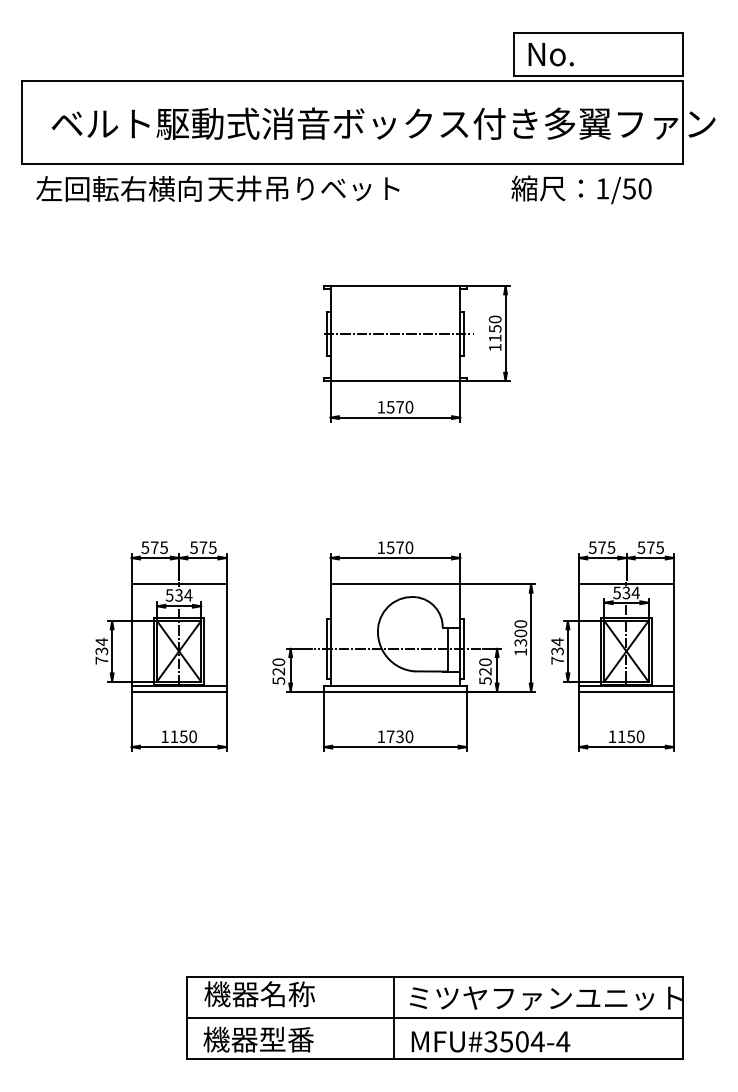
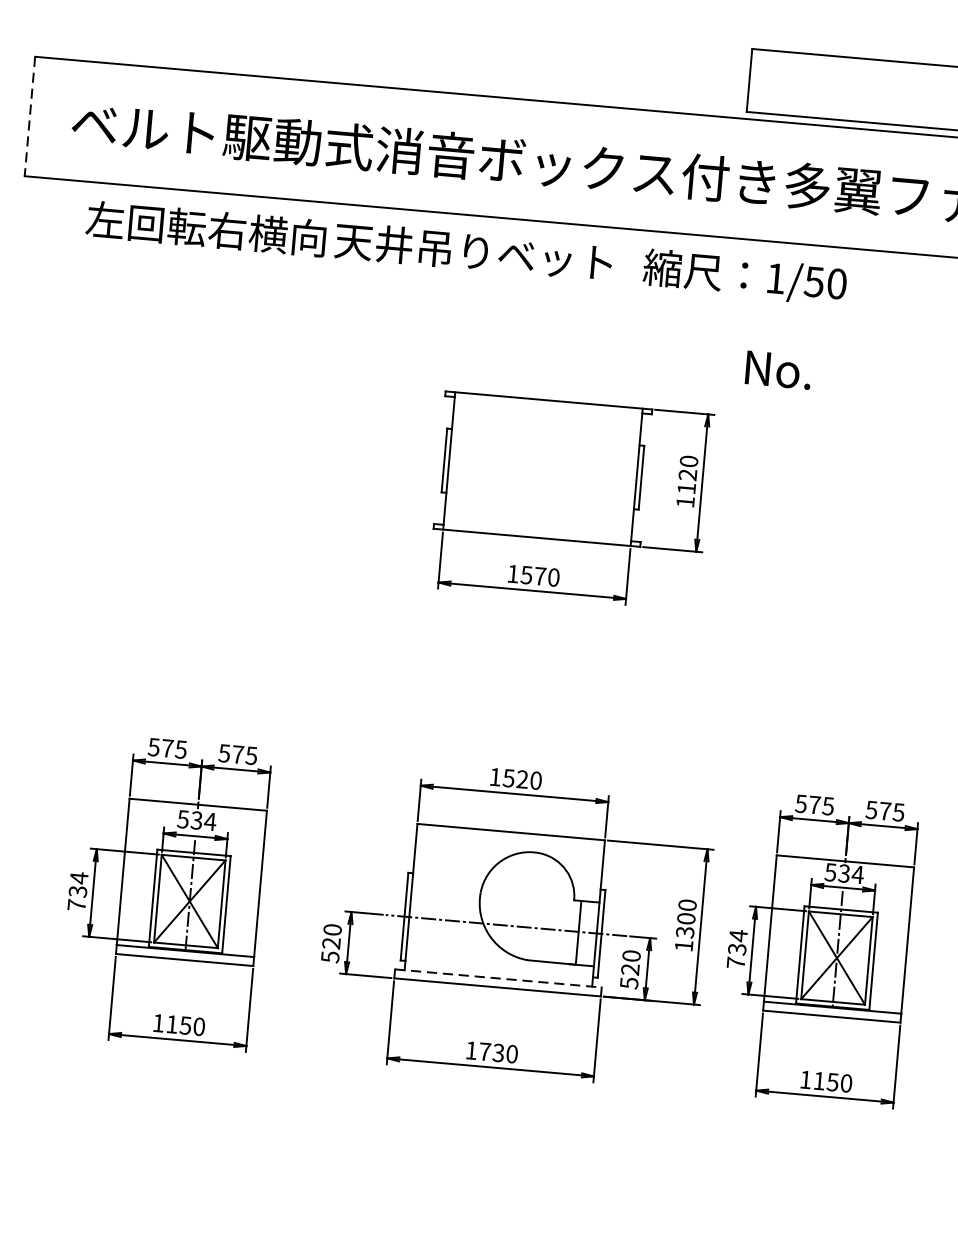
text: (550, 54) -> (777, 370), moved
line: (22, 122) -> (30, 116), solid -> dashed
text: (217, 188) -> (348, 240), moved
text: (581, 189) -> (745, 276), moved
text: (494, 328) -> (686, 474), 1150 -> 1120
line: (398, 333) -> (547, 469), removed
text: (399, 547) -> (521, 779), 1570 -> 1520
line: (395, 685) -> (498, 978), solid -> dashed

